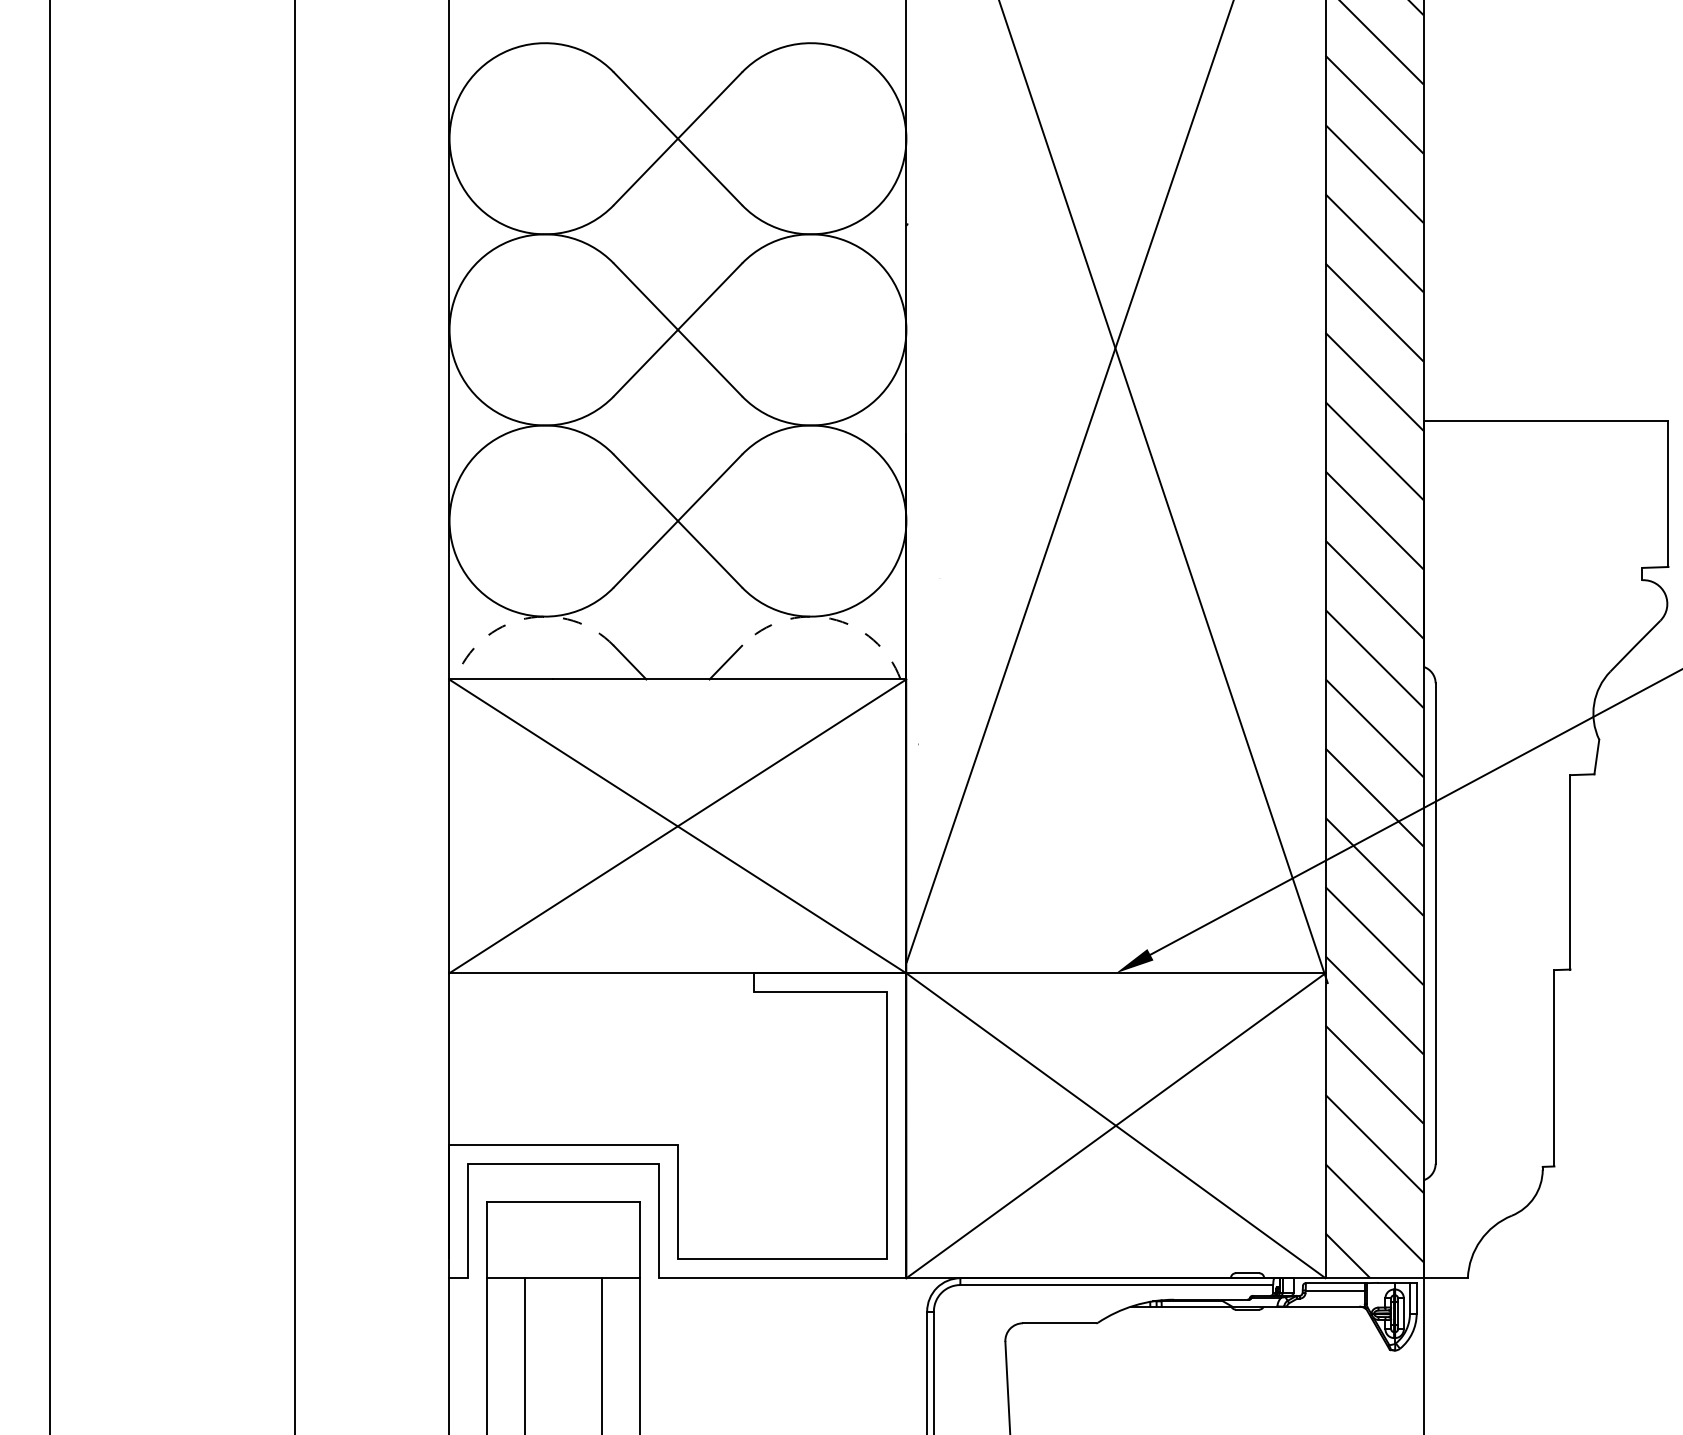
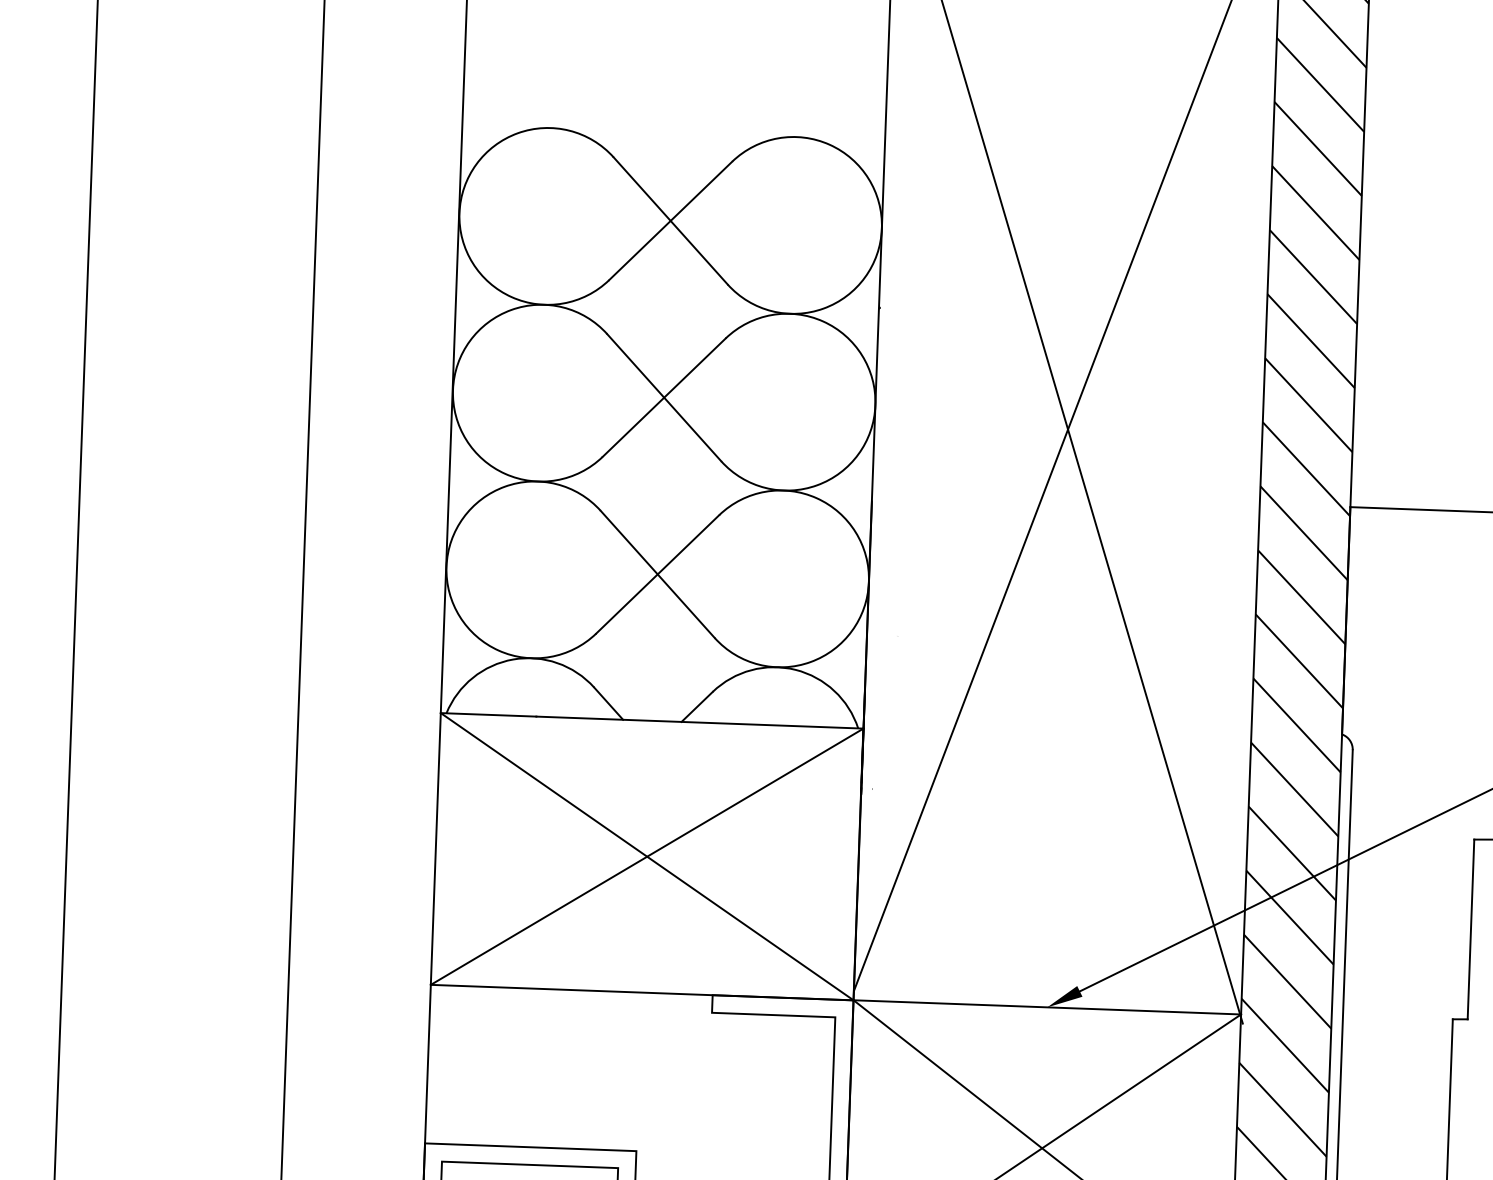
arc: (525, 618) -> (513, 659), dashed -> solid
arc: (830, 618) -> (795, 669), dashed -> solid

